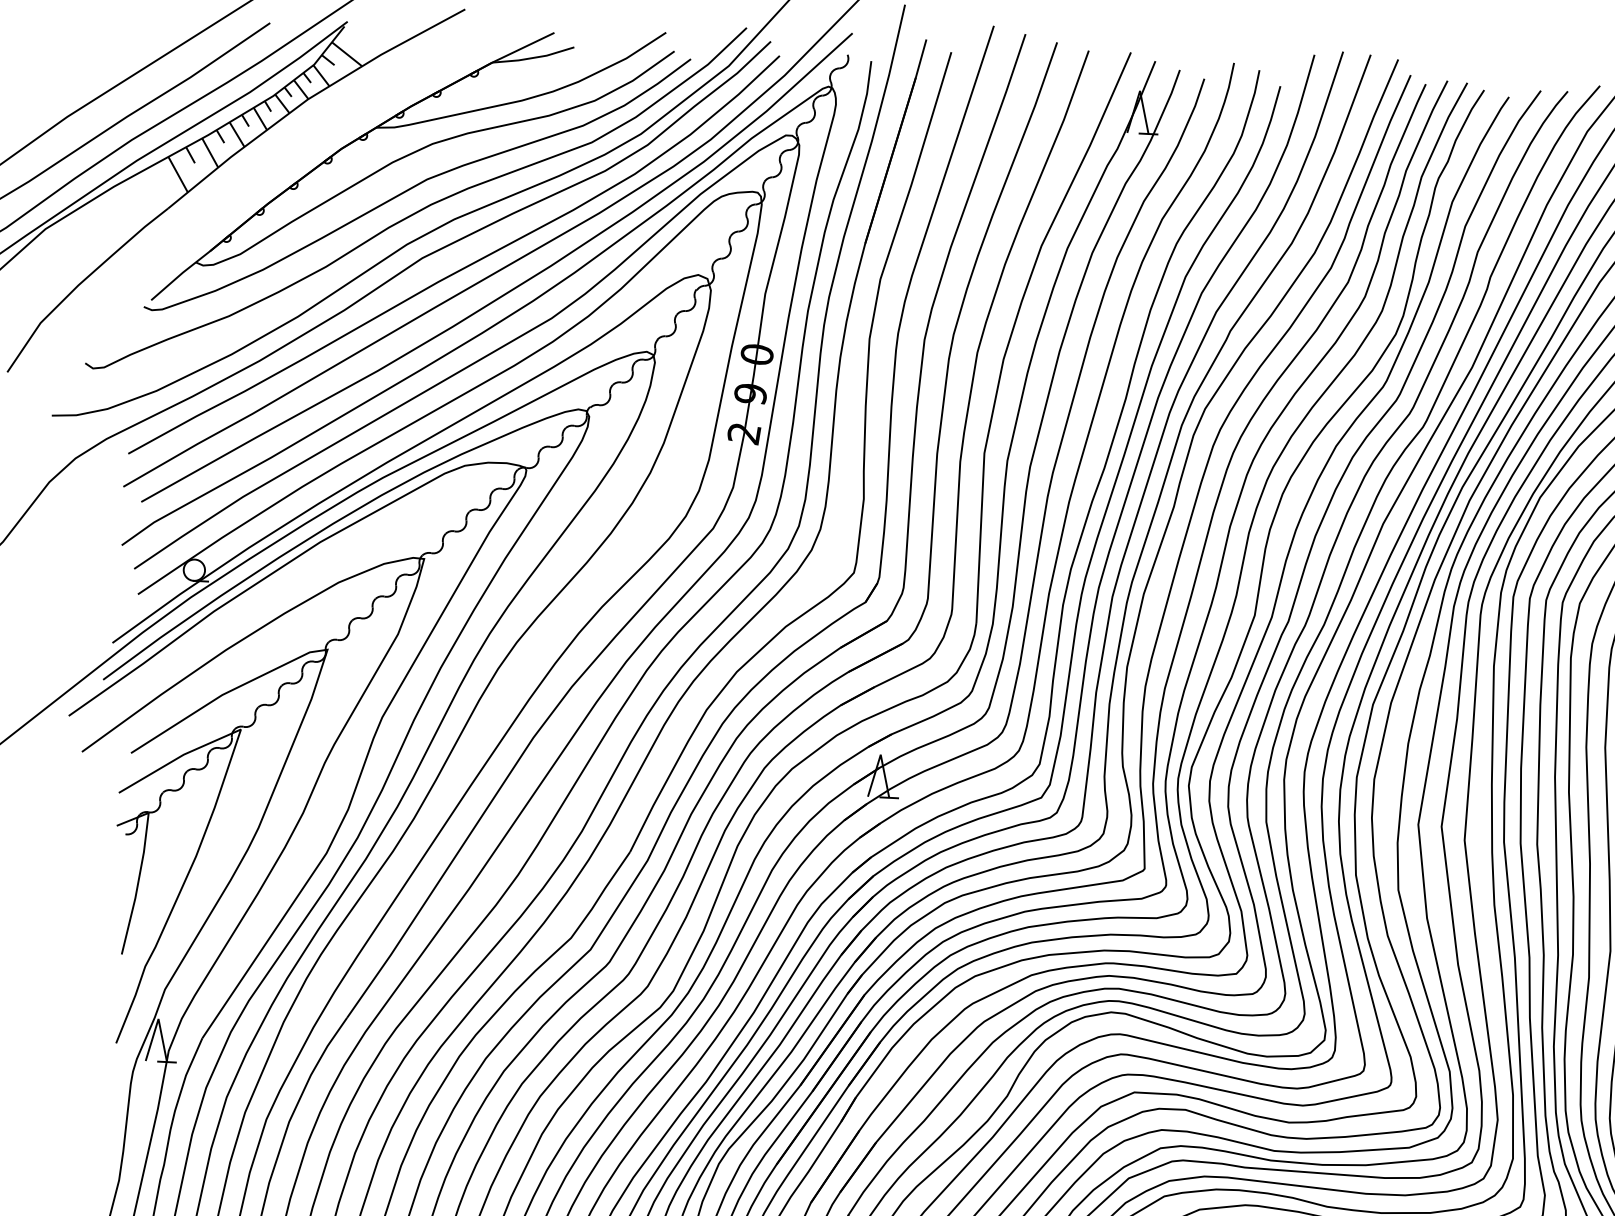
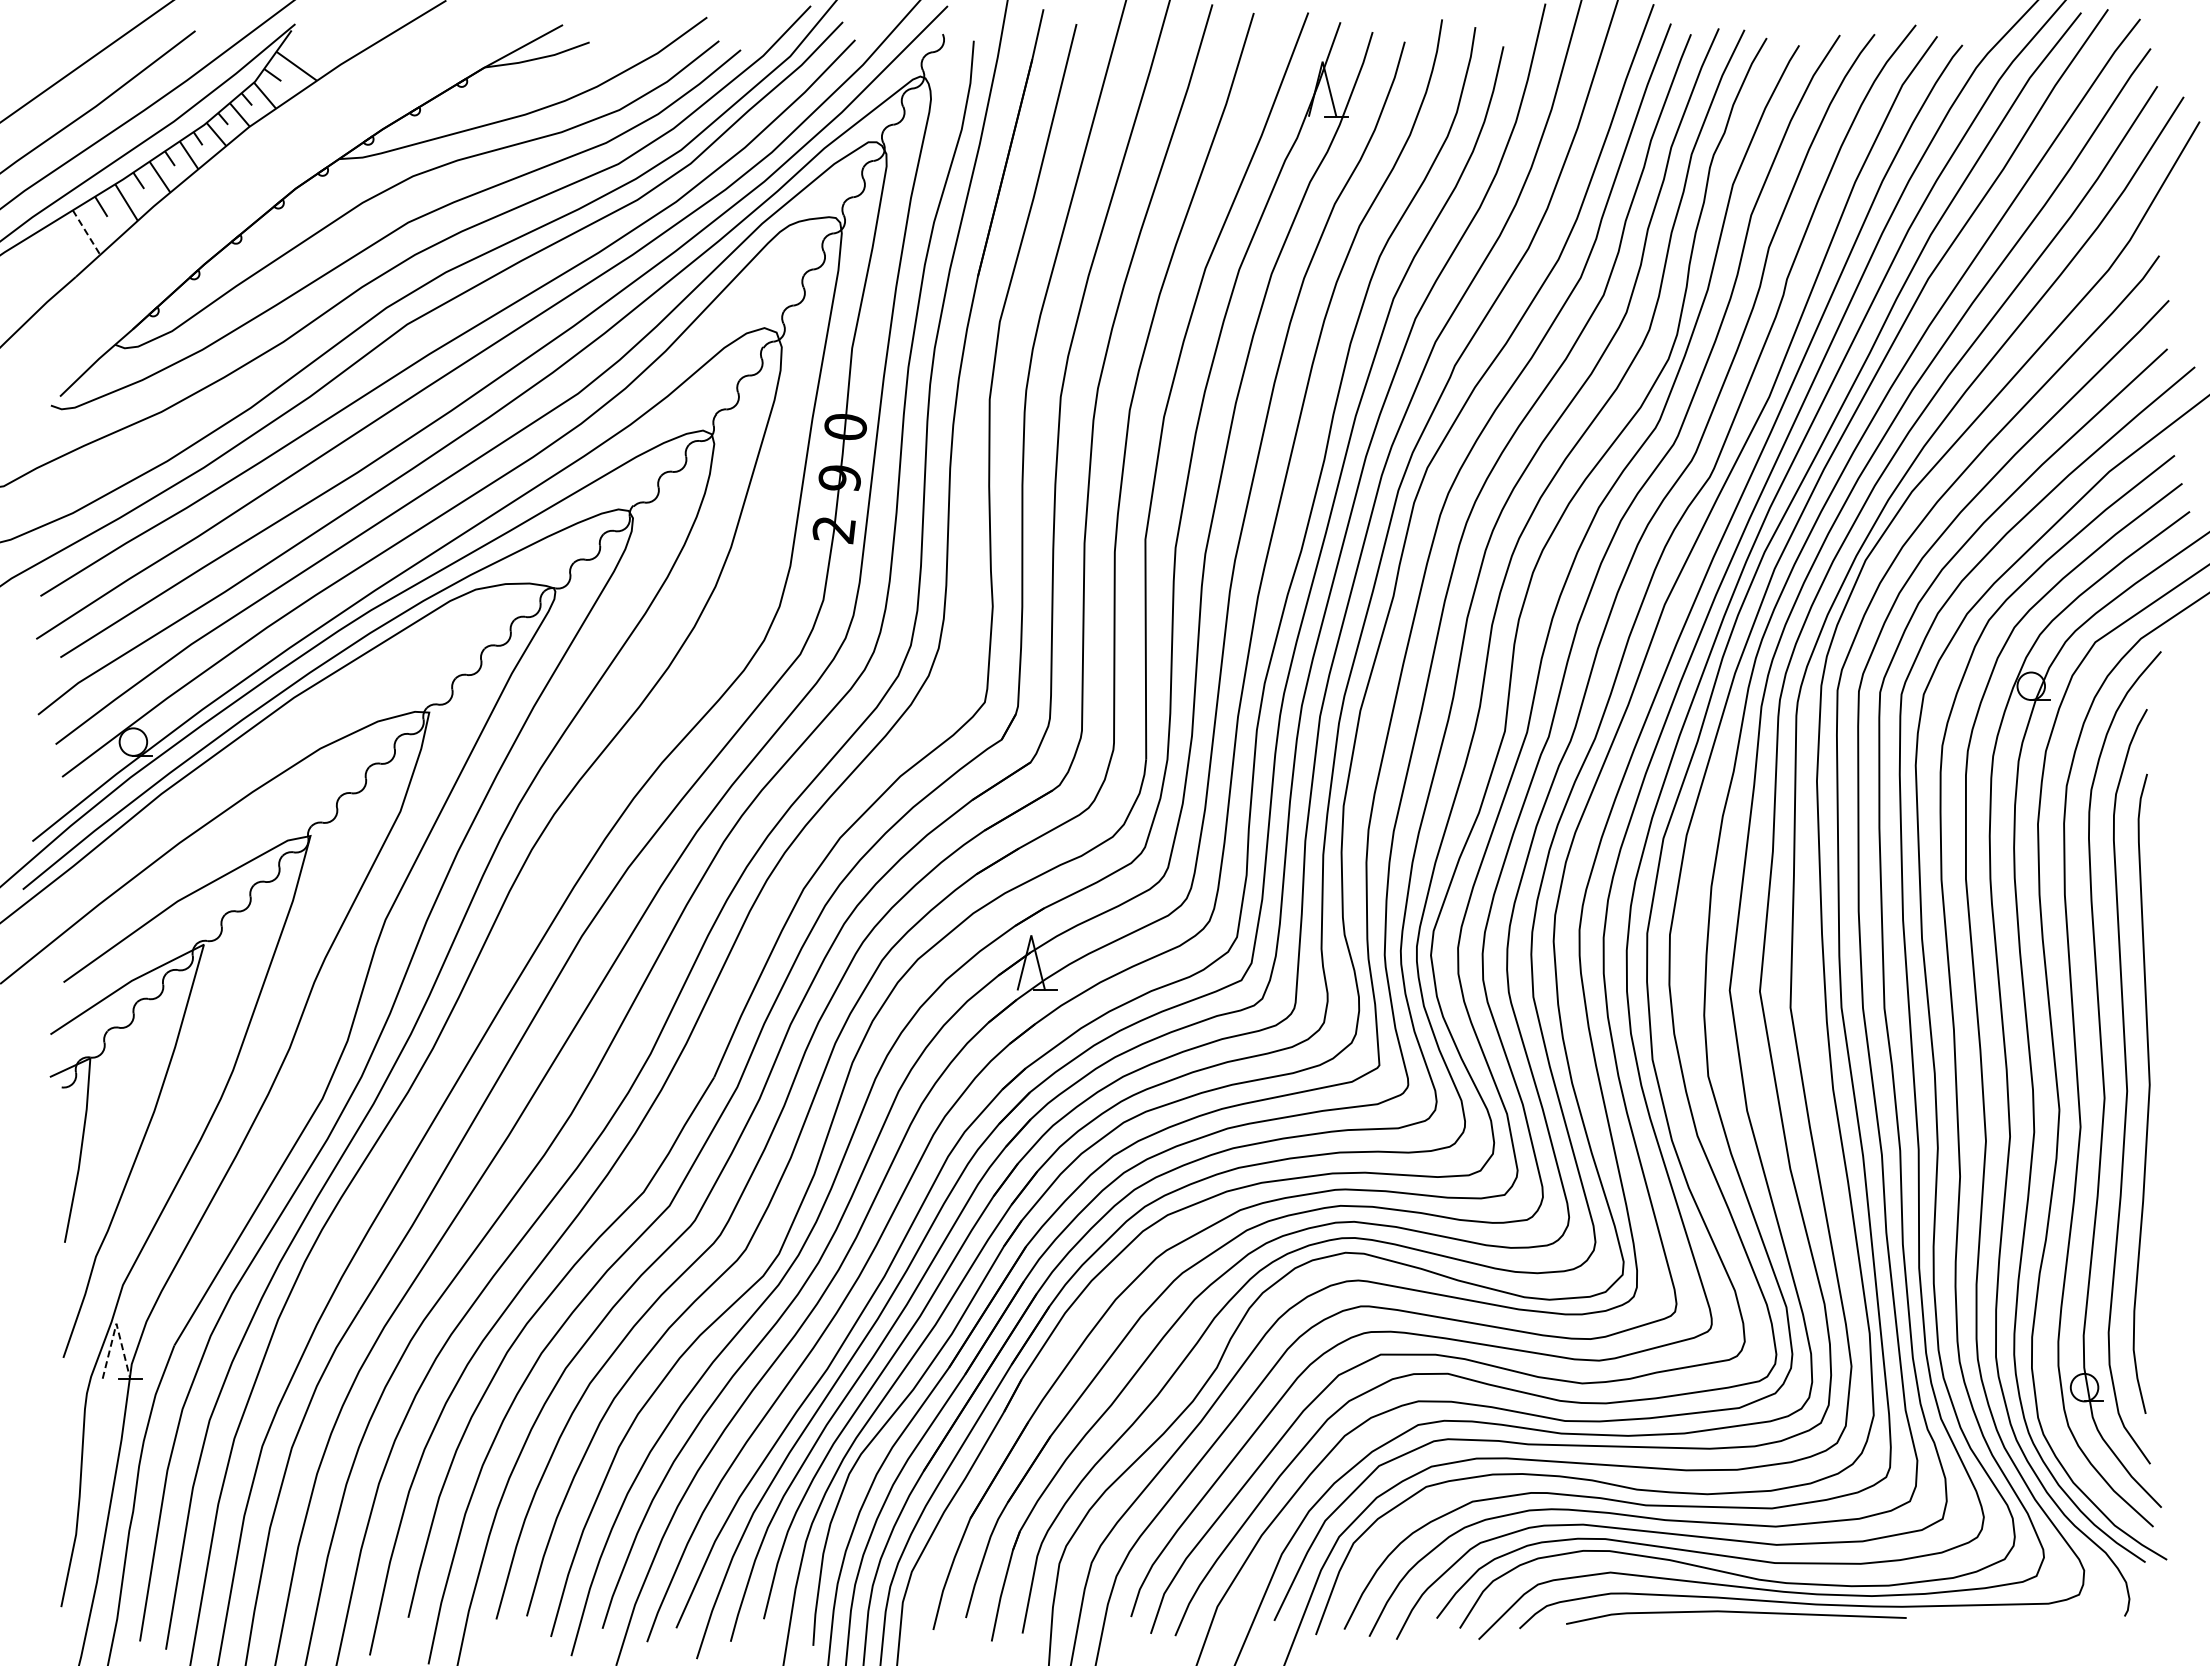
line: (178, 175) -> (86, 233), solid -> dashed
line: (158, 1018) -> (116, 1323), solid -> dashed

